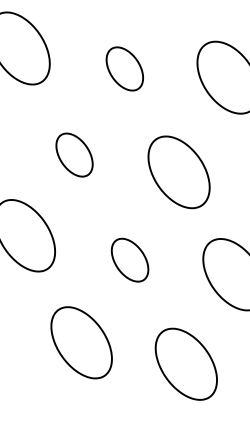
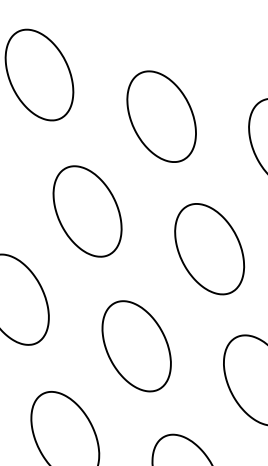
part: (124, 68) -> (161, 116), size x1.67
part: (74, 154) -> (87, 210), size x1.67
part: (129, 259) -> (136, 345), size x1.67

